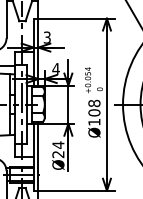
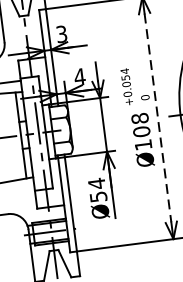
line: (106, 105) -> (157, 119), solid -> dashed
text: (58, 154) -> (98, 196), Ø24 -> Ø54

